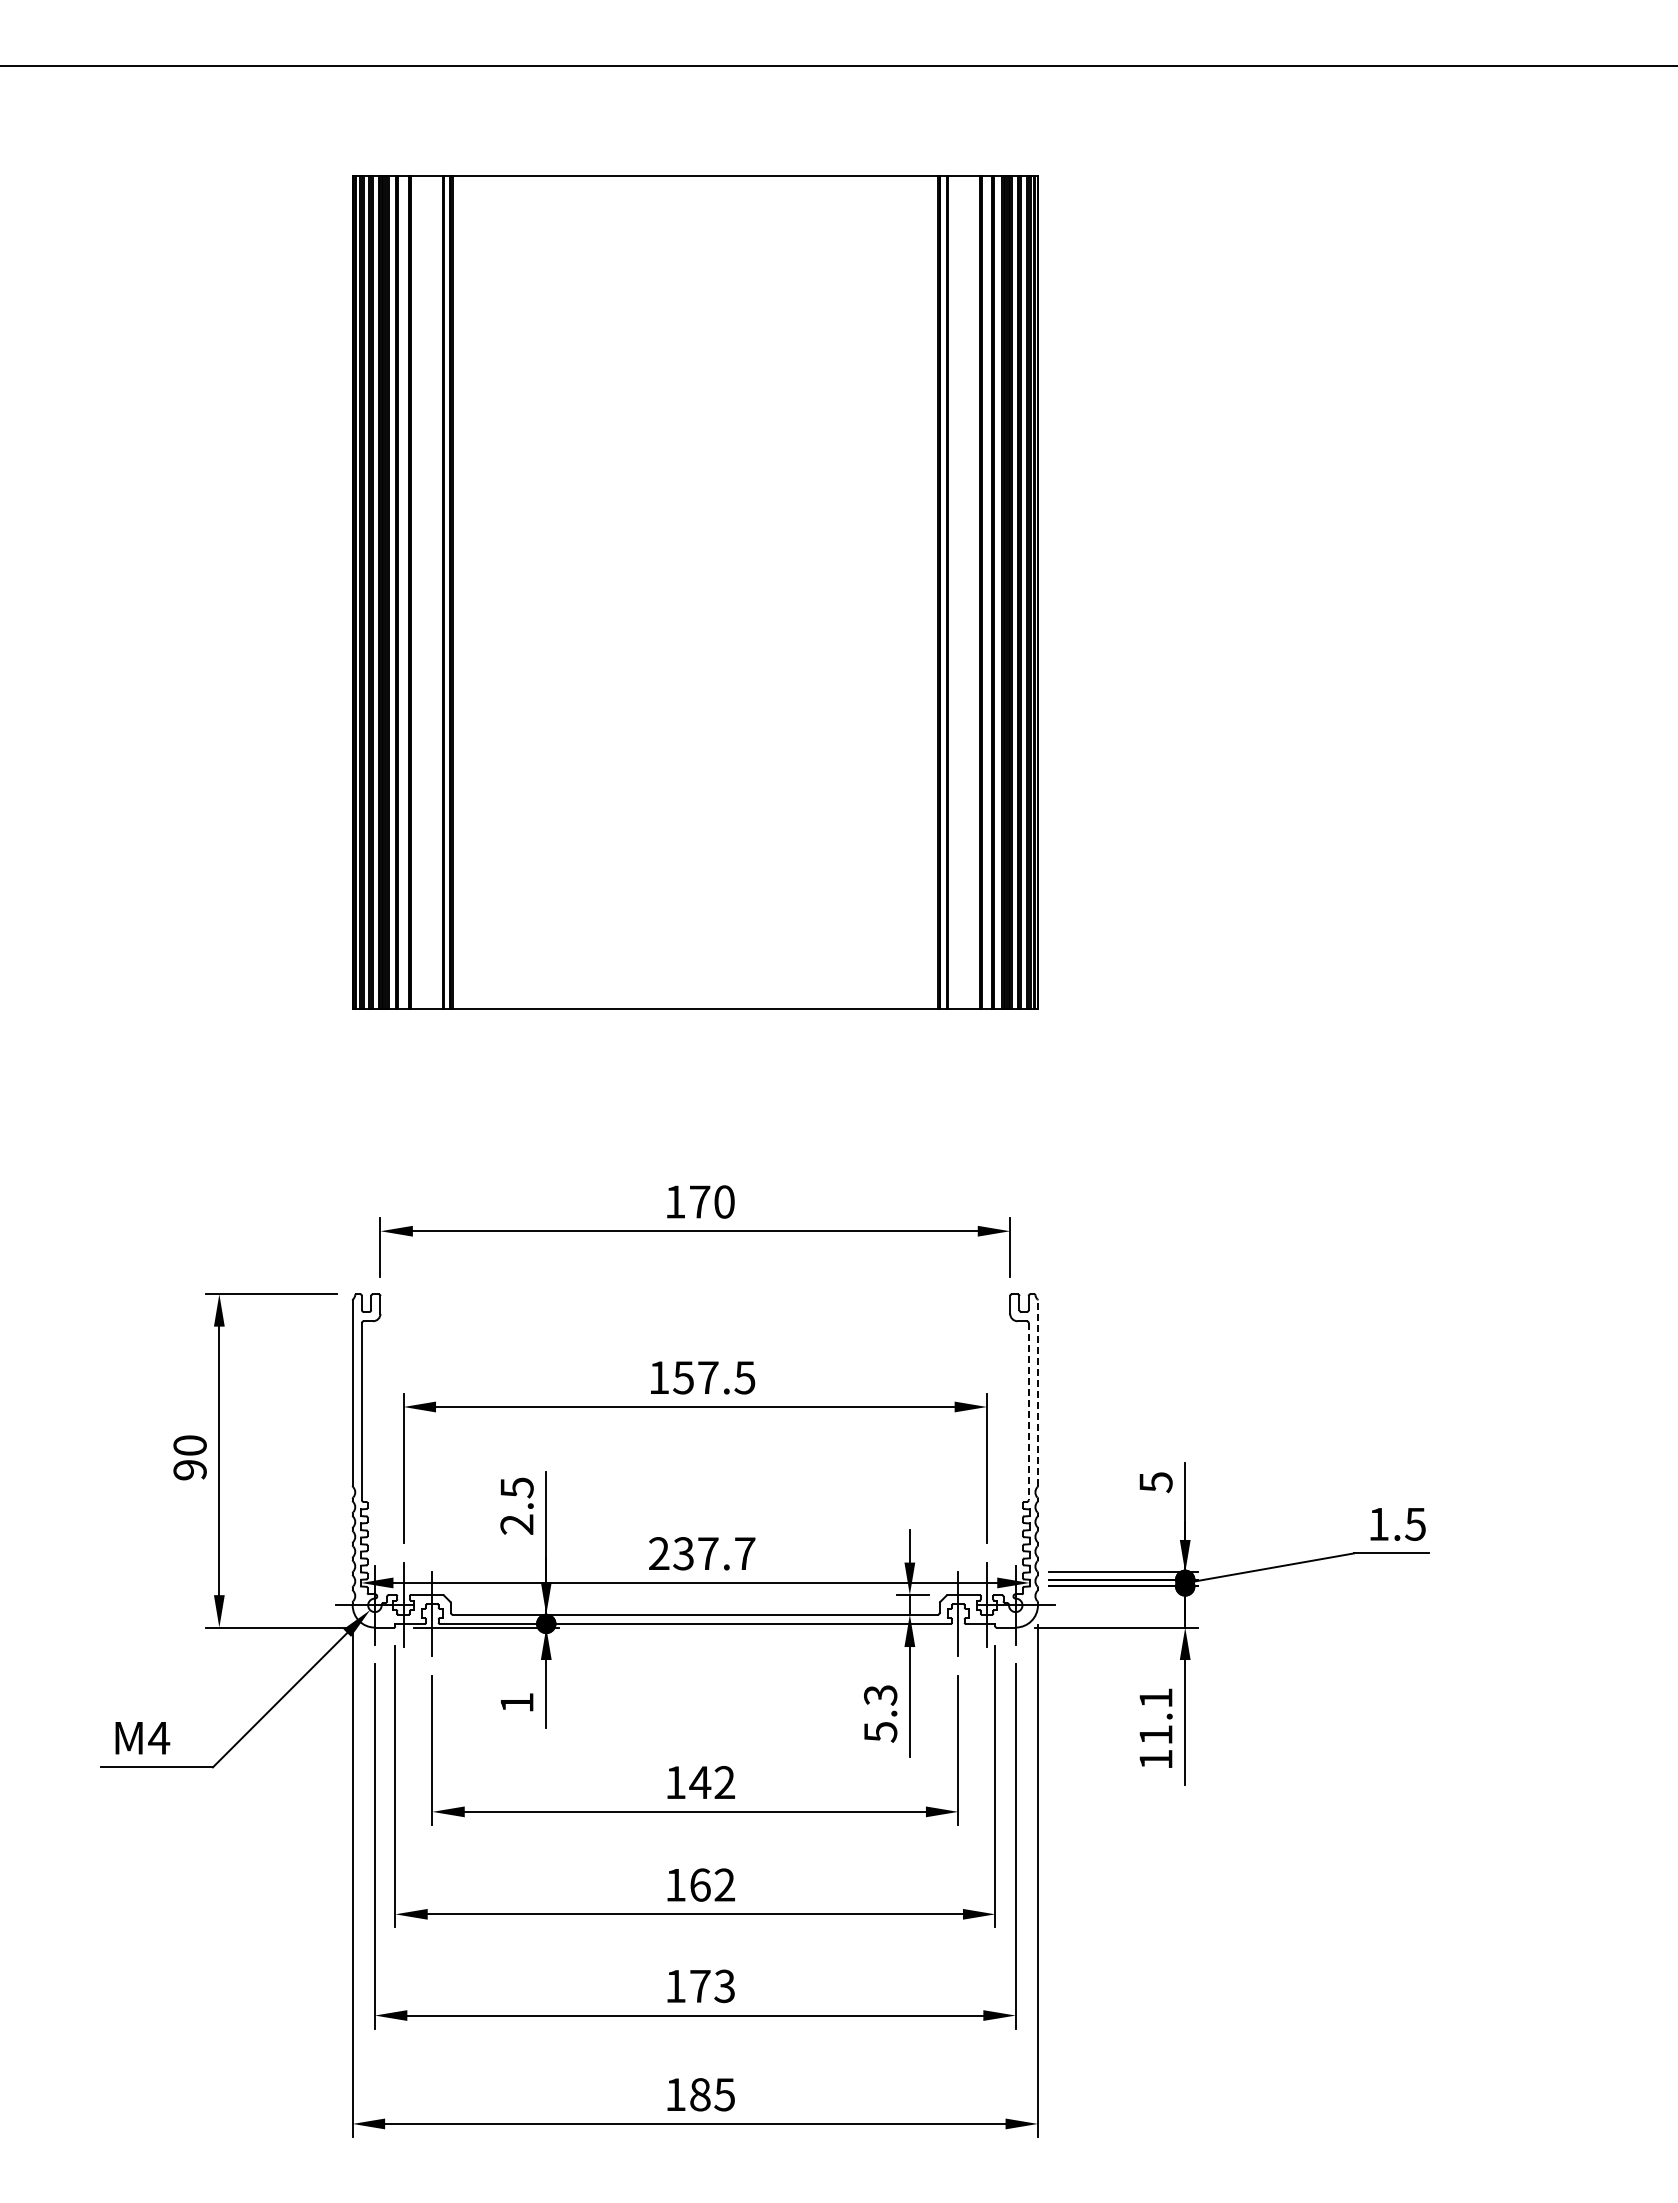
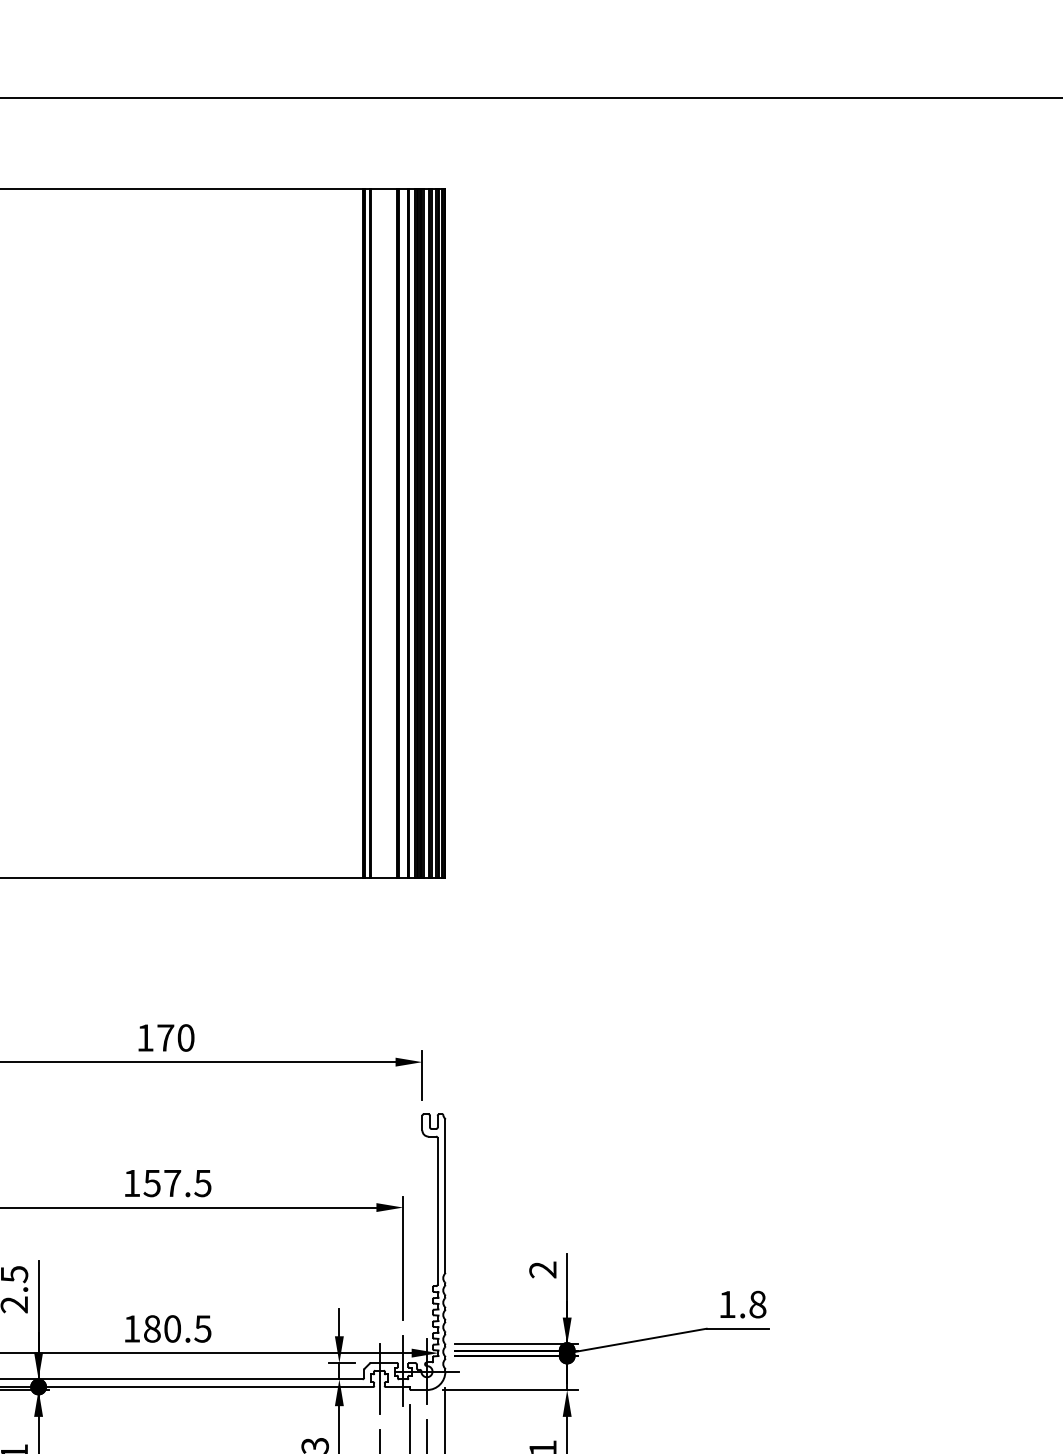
line: (1037, 1393) -> (444, 1196), dashed -> solid
line: (1028, 1411) -> (437, 1211), dashed -> solid
text: (1155, 1482) -> (542, 1270), 5 -> 2
text: (1415, 1523) -> (757, 1303), 1.5 -> 1.8
text: (702, 1553) -> (167, 1328), 237.7 -> 180.5

